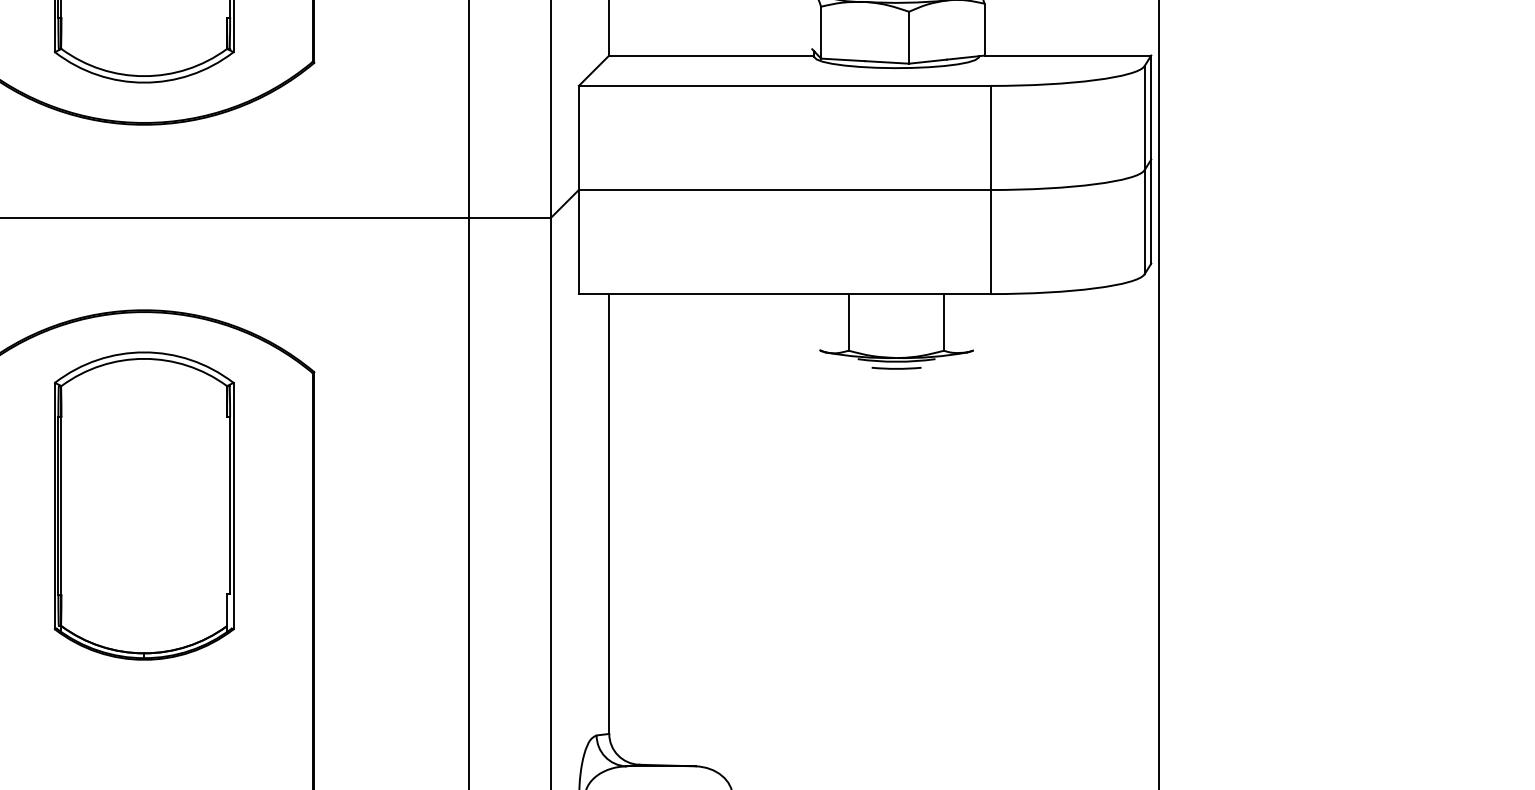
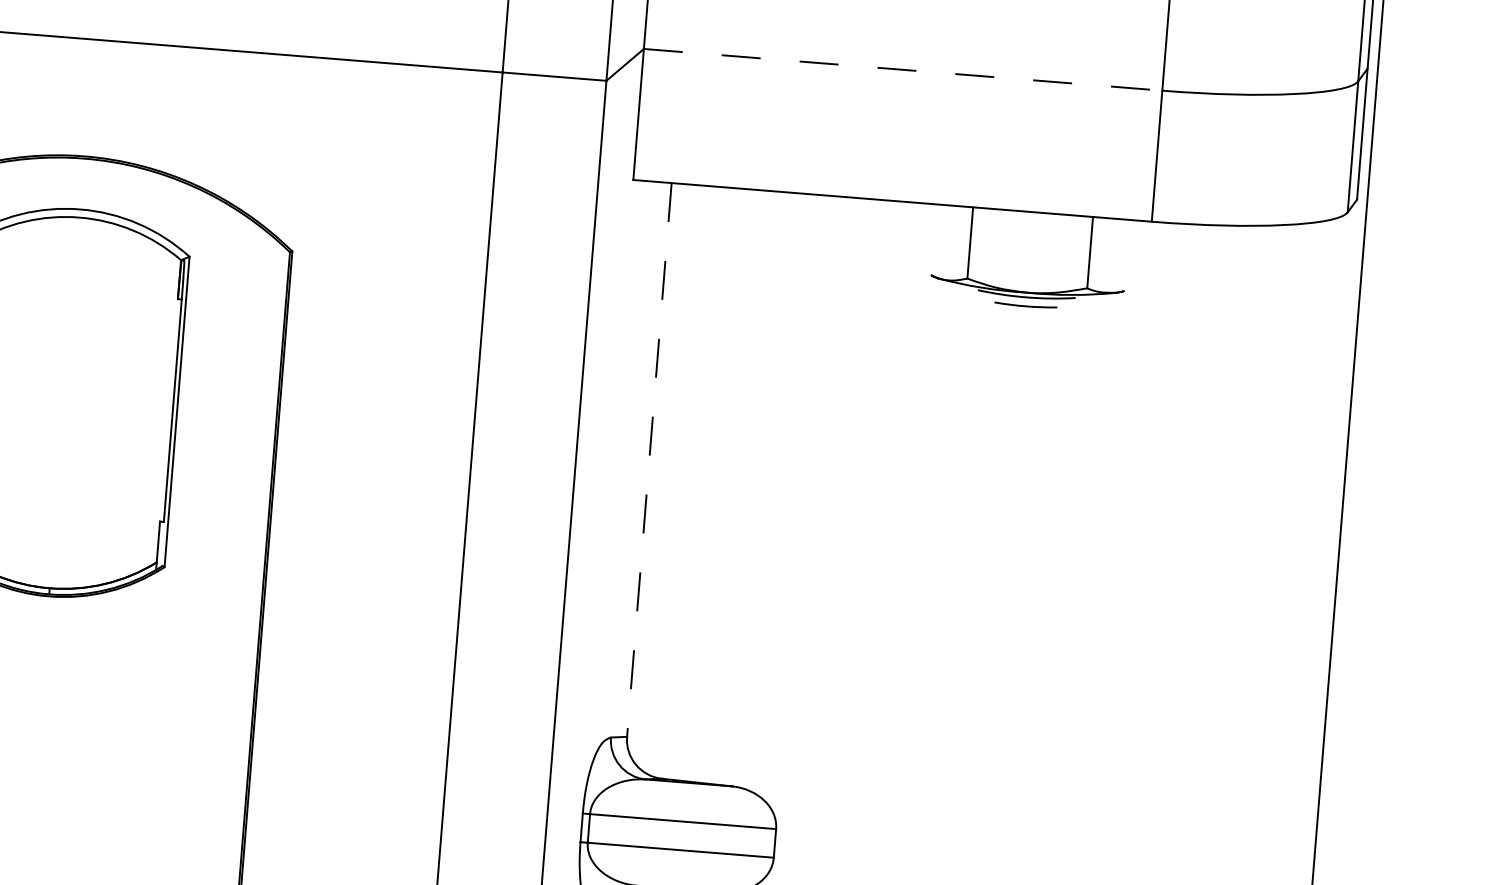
line: (784, 190) -> (902, 70), solid -> dashed
line: (609, 514) -> (649, 460), solid -> dashed

